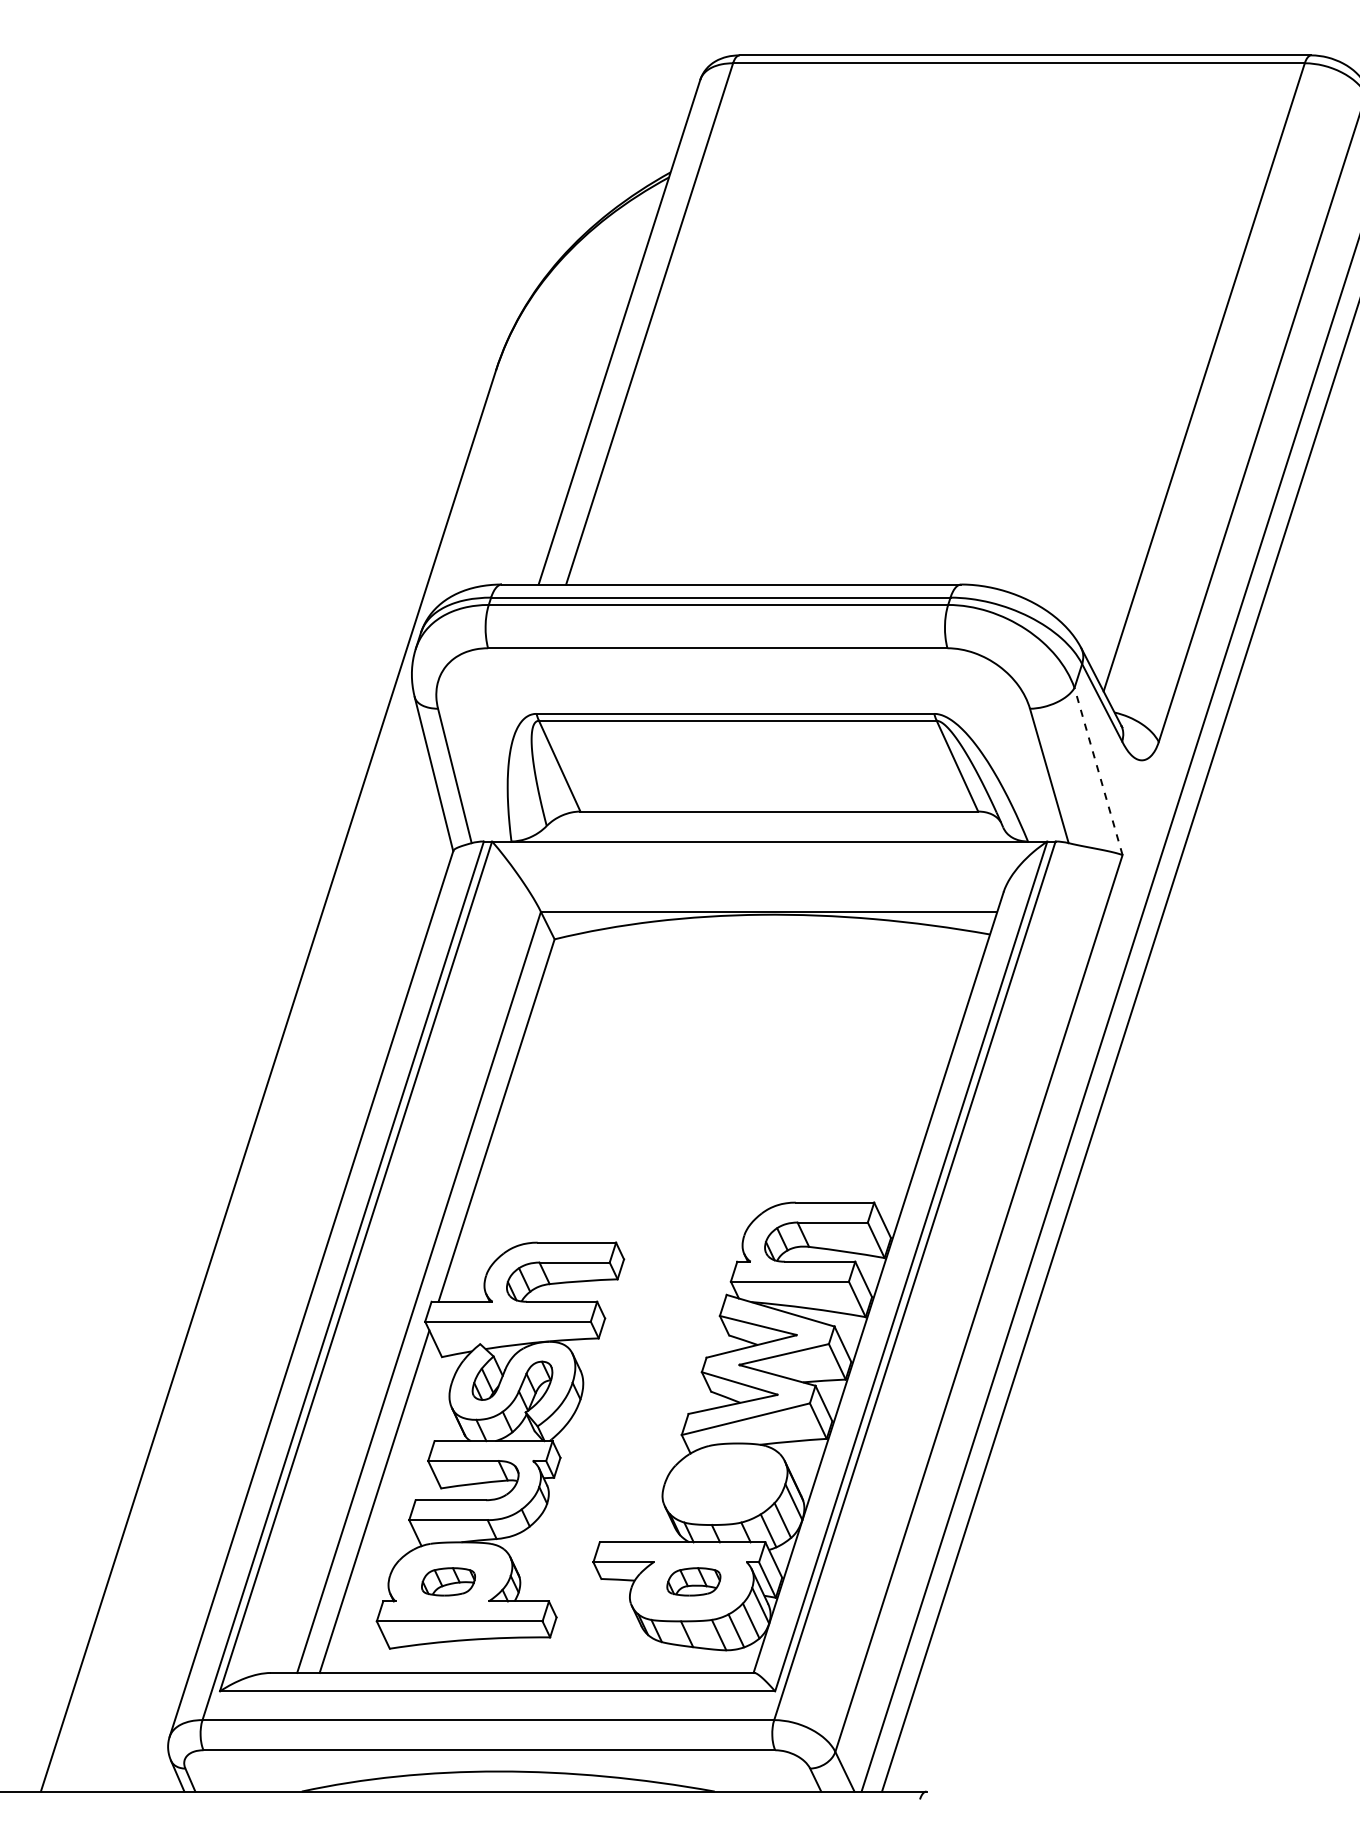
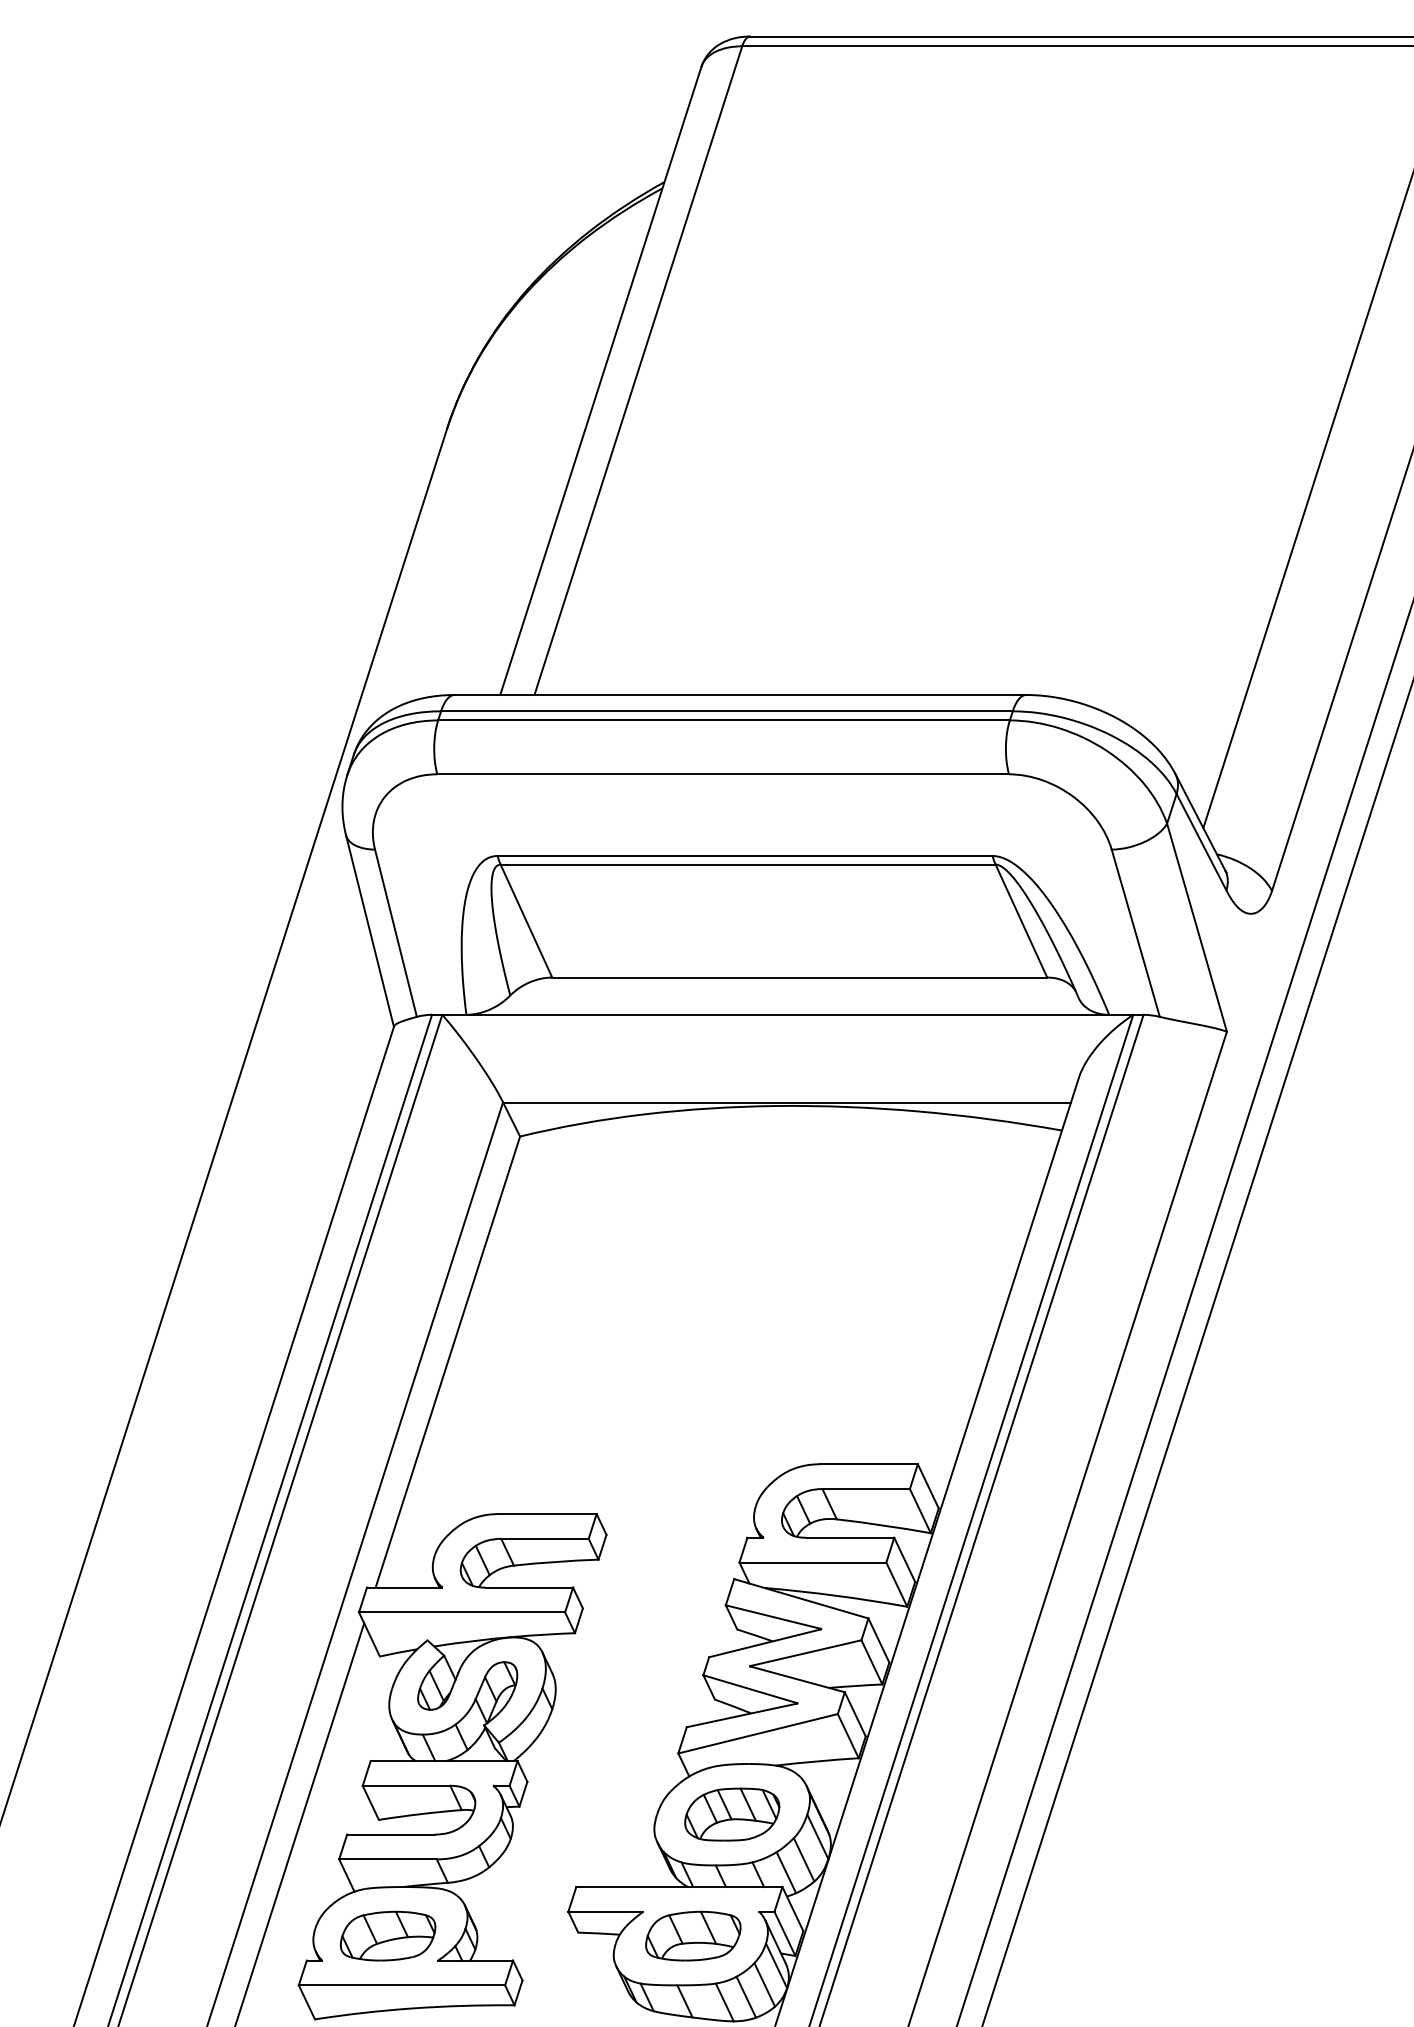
line: (1098, 771) -> (1196, 927), dashed -> solid
part: (724, 1483) -> (731, 1813), added
part: (448, 1581) -> (388, 1935), size x1.43
part: (693, 1581) -> (692, 1935), size x1.43

